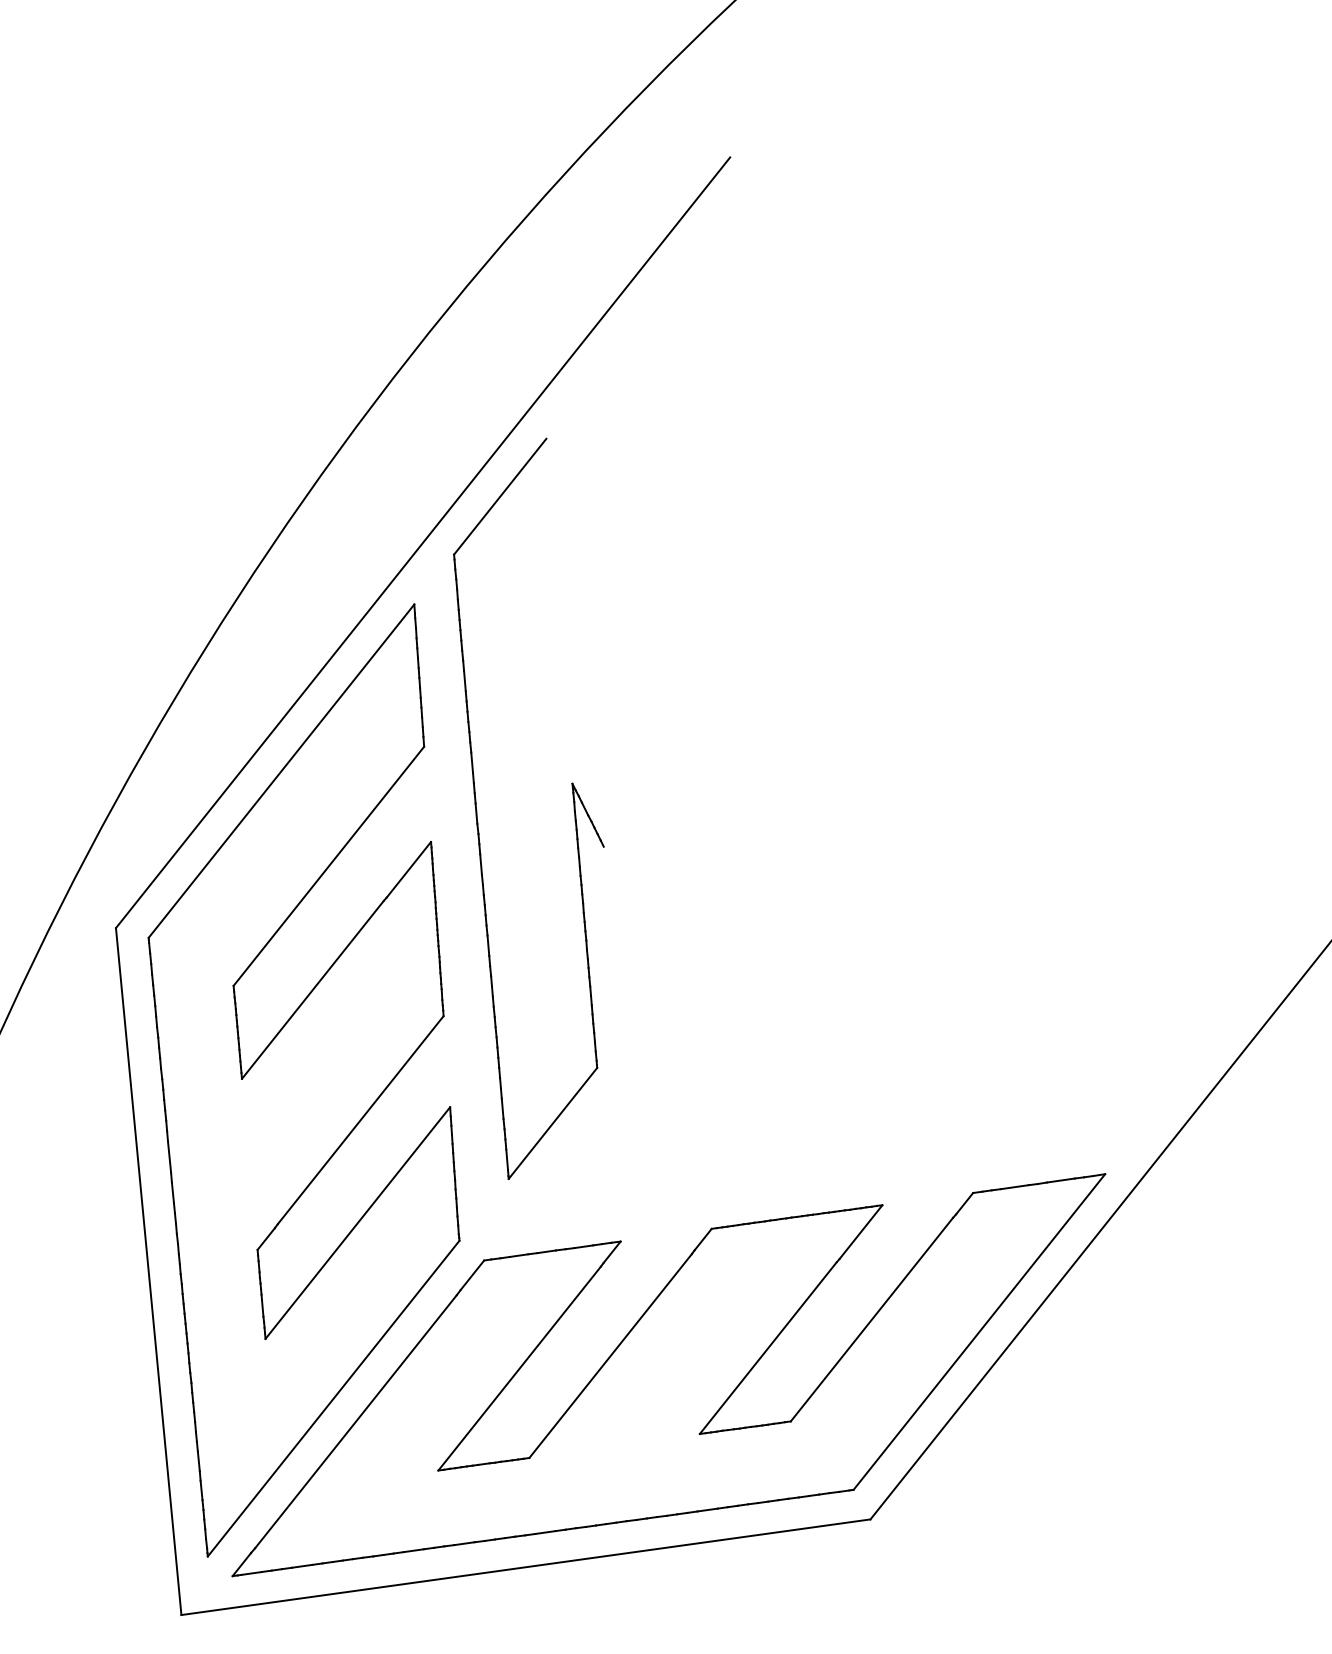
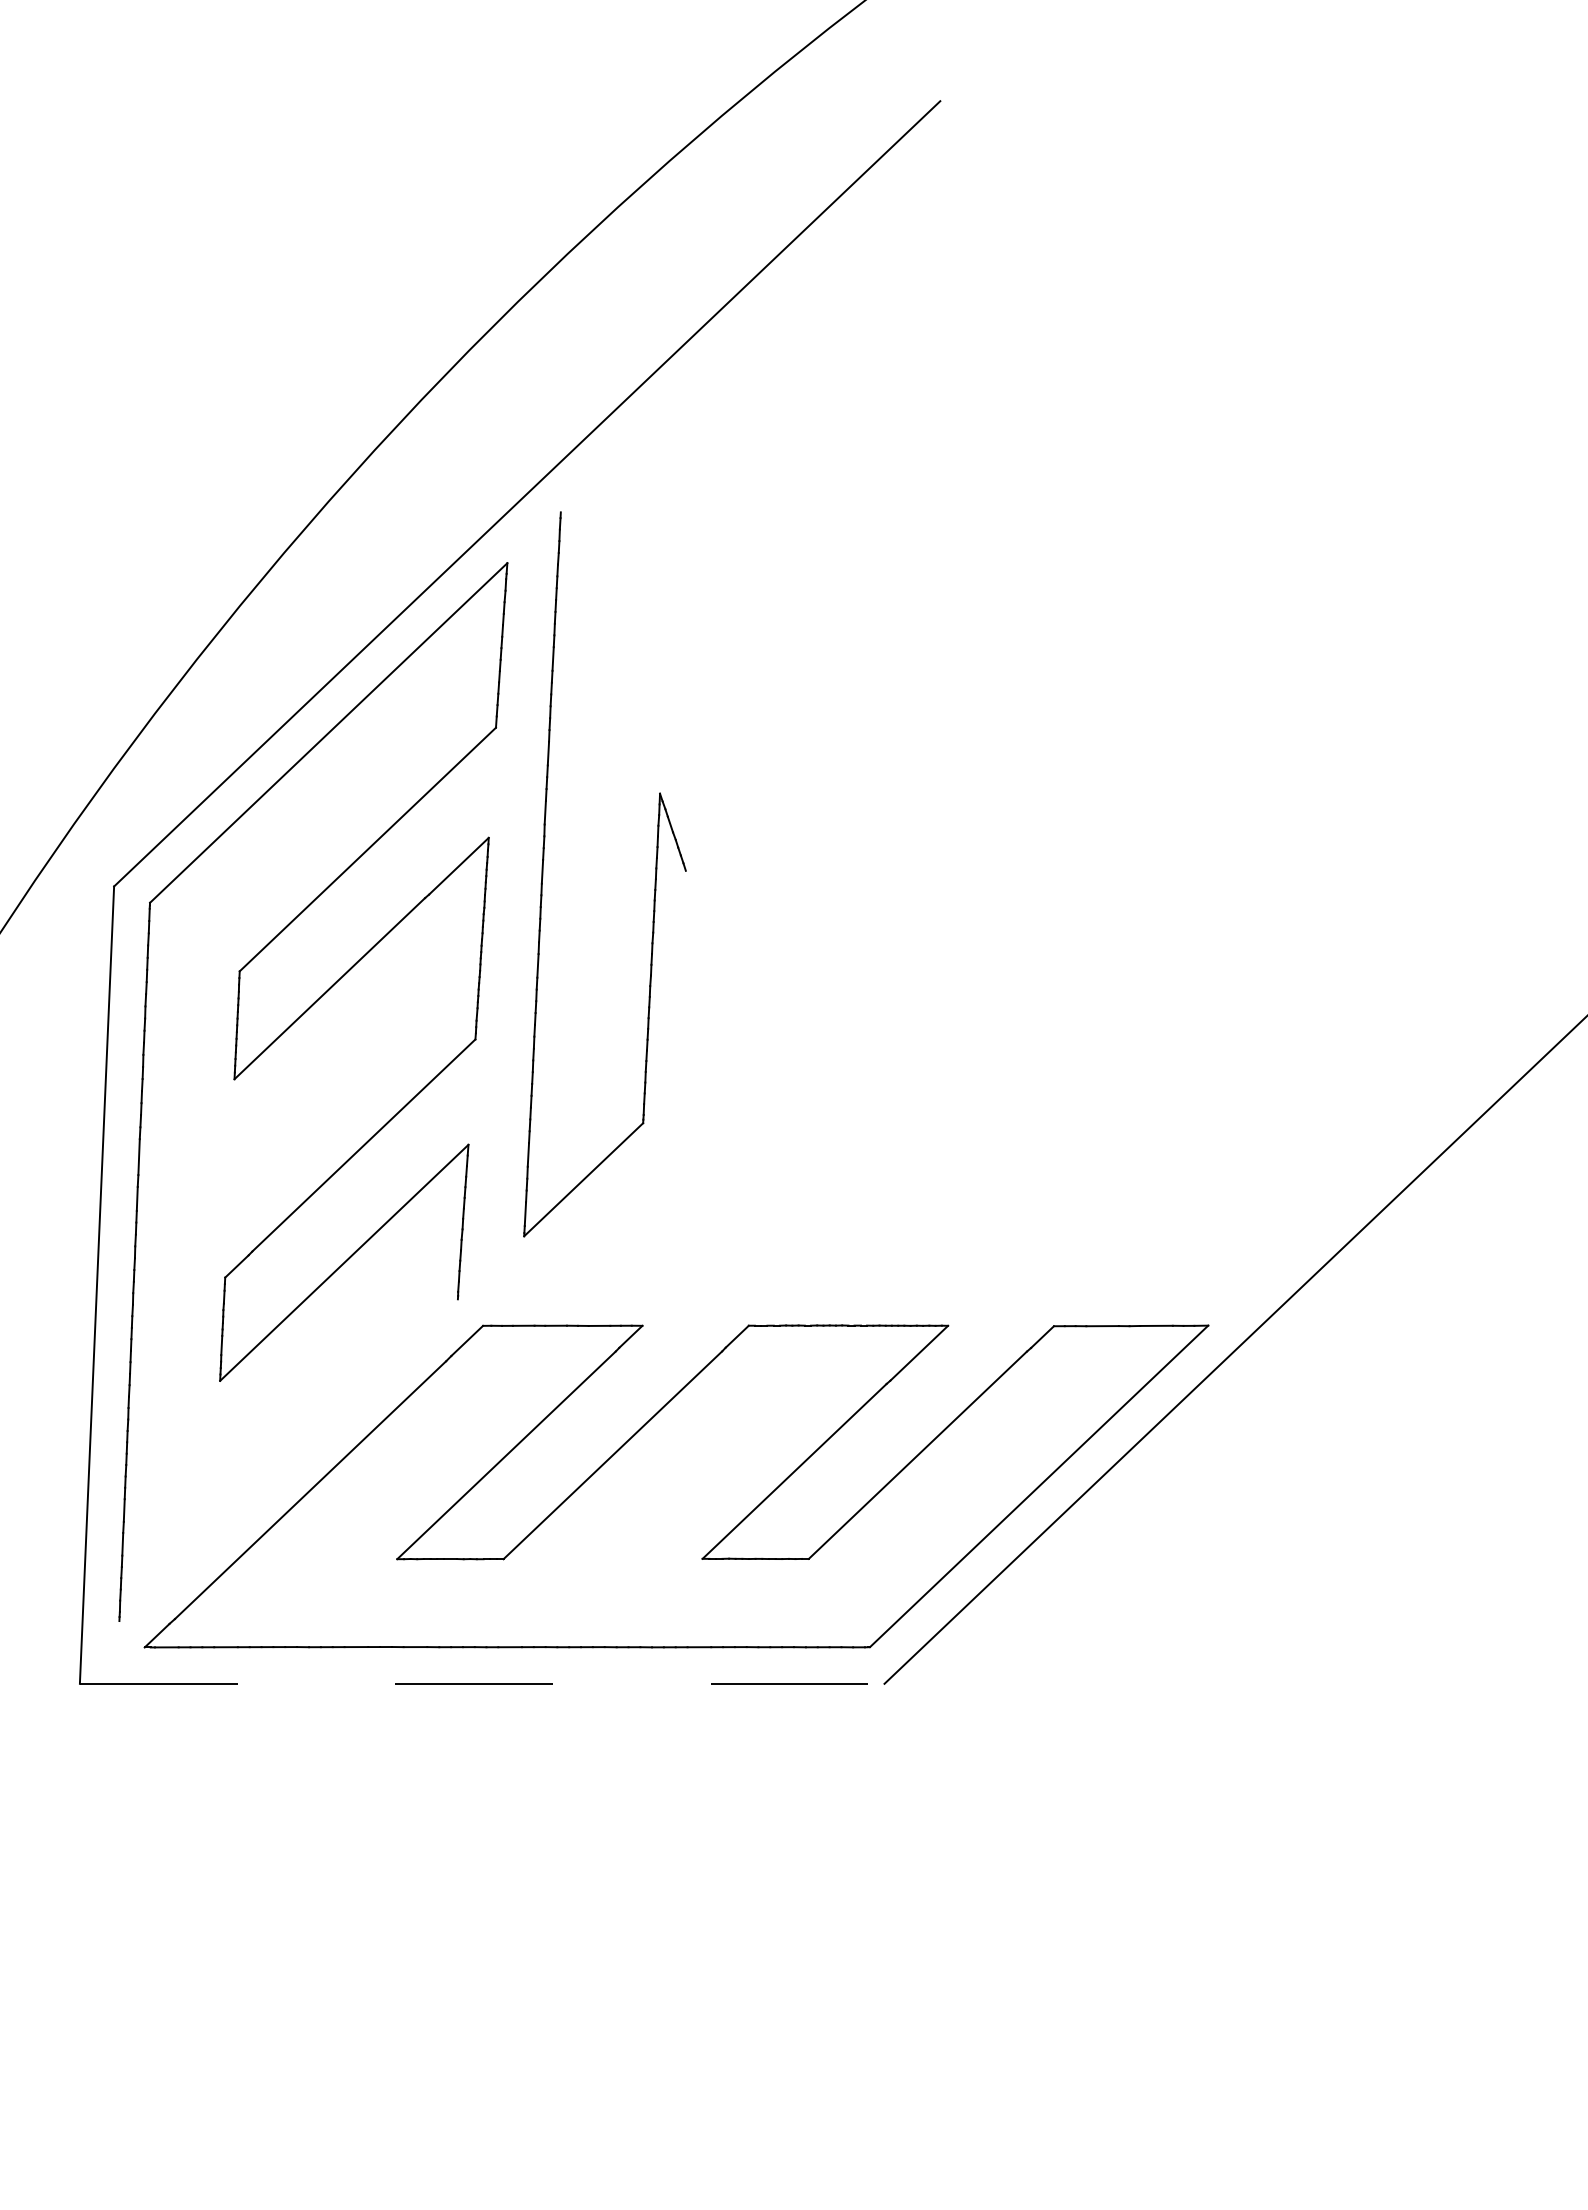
line: (499, 496) -> (622, 453), removed
line: (333, 1398) -> (288, 1460), removed
line: (526, 1566) -> (482, 1683), solid -> dashed

